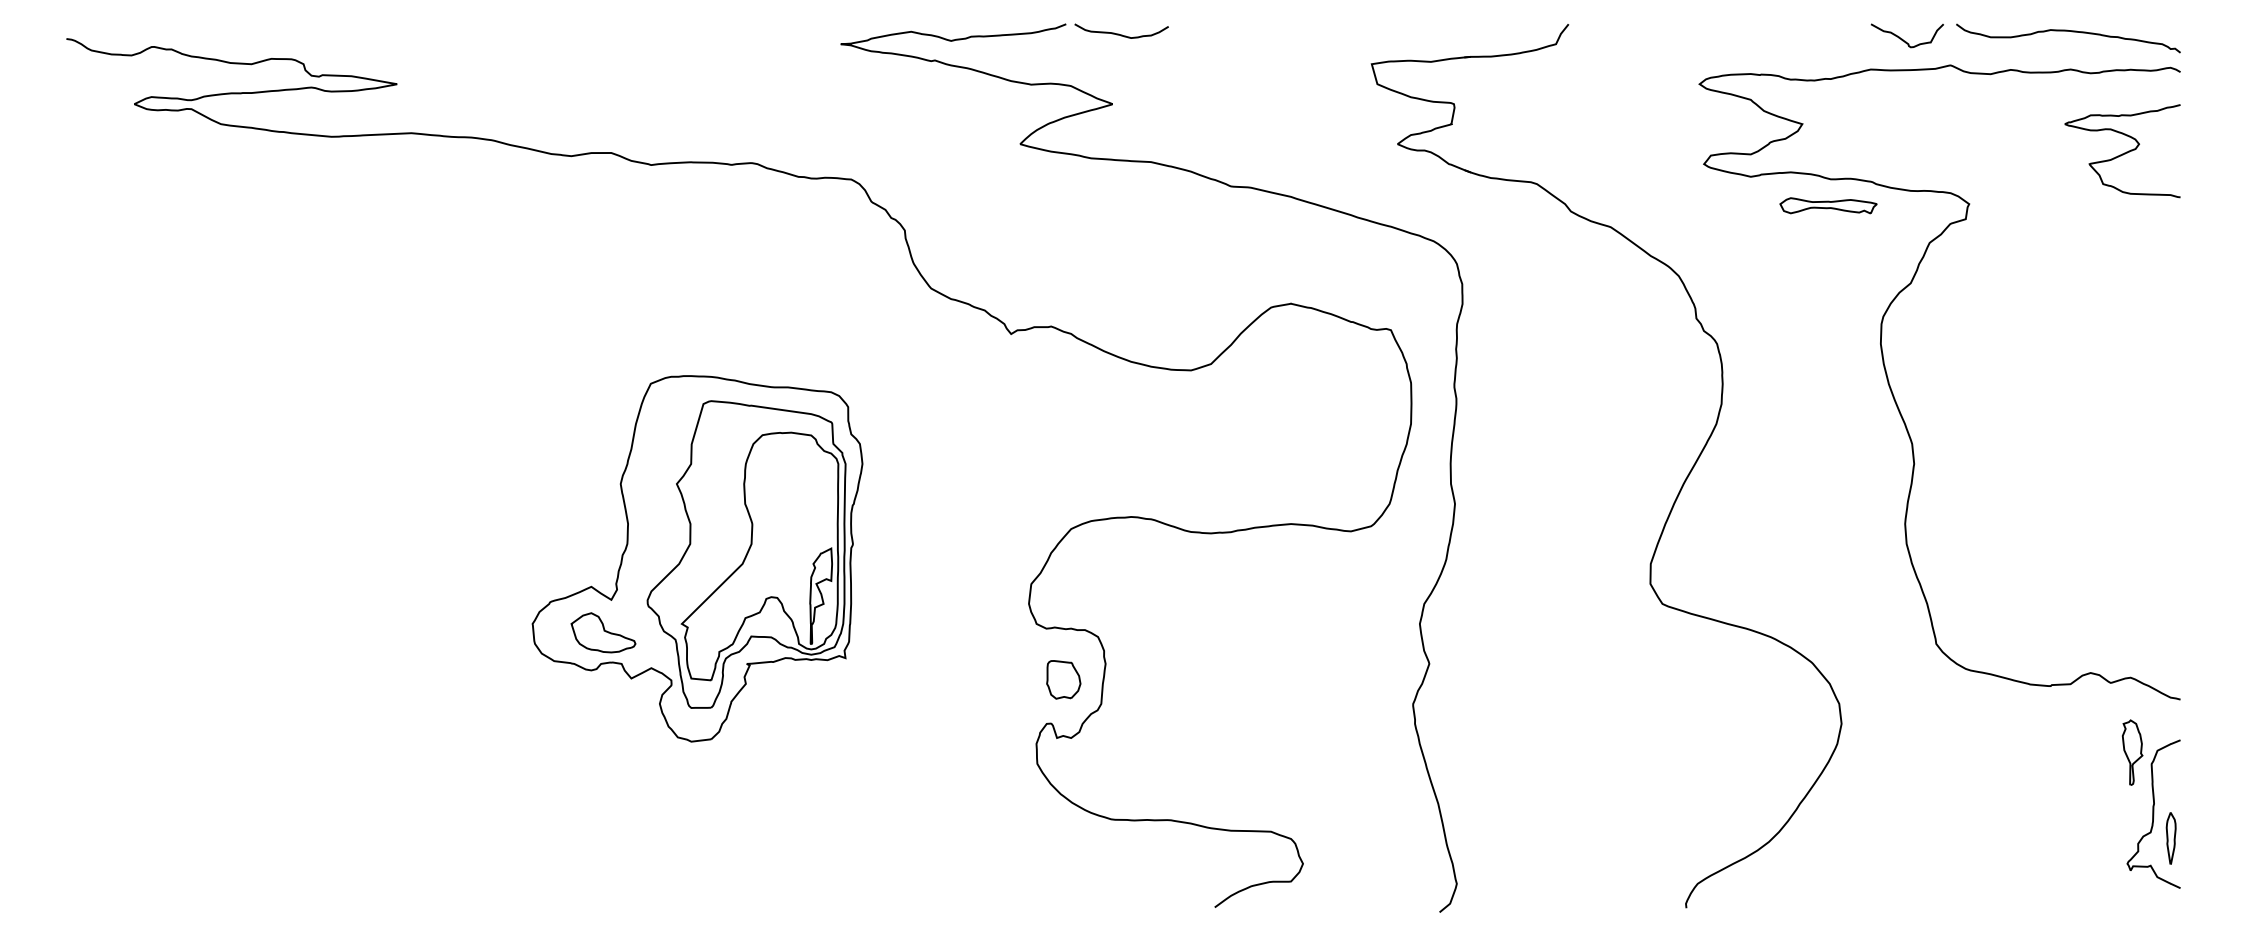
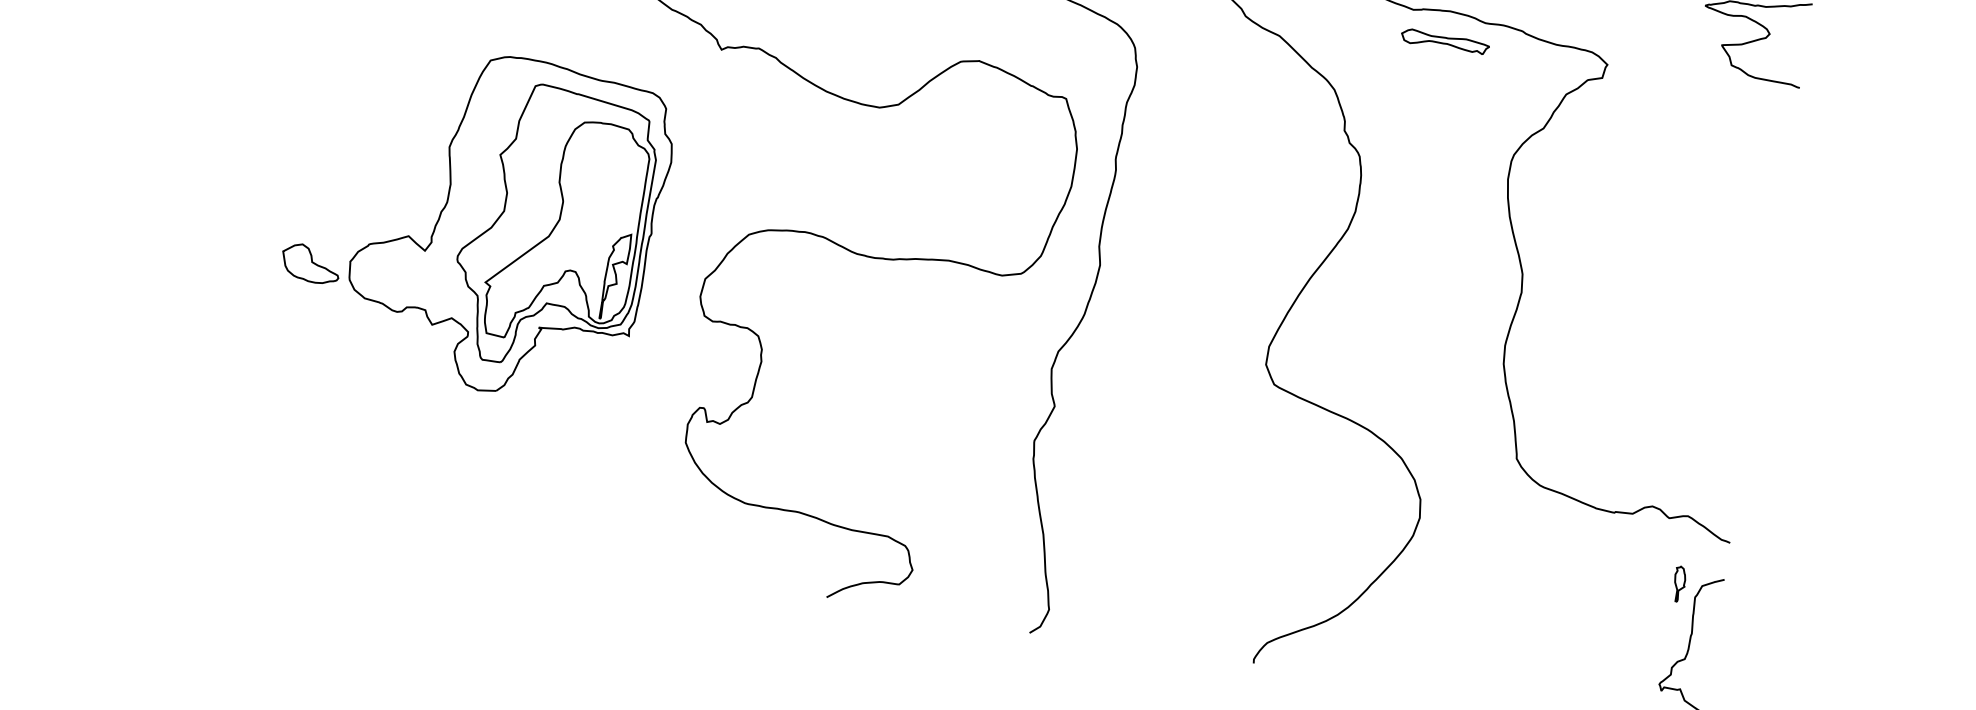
part: (1828, 205) -> (1445, 41), moved
part: (697, 558) -> (508, 225), moved
part: (1063, 679) -> (721, 369), removed
part: (2132, 752) -> (1679, 584), size x0.6
part: (2170, 838) -> (1701, 667), removed

